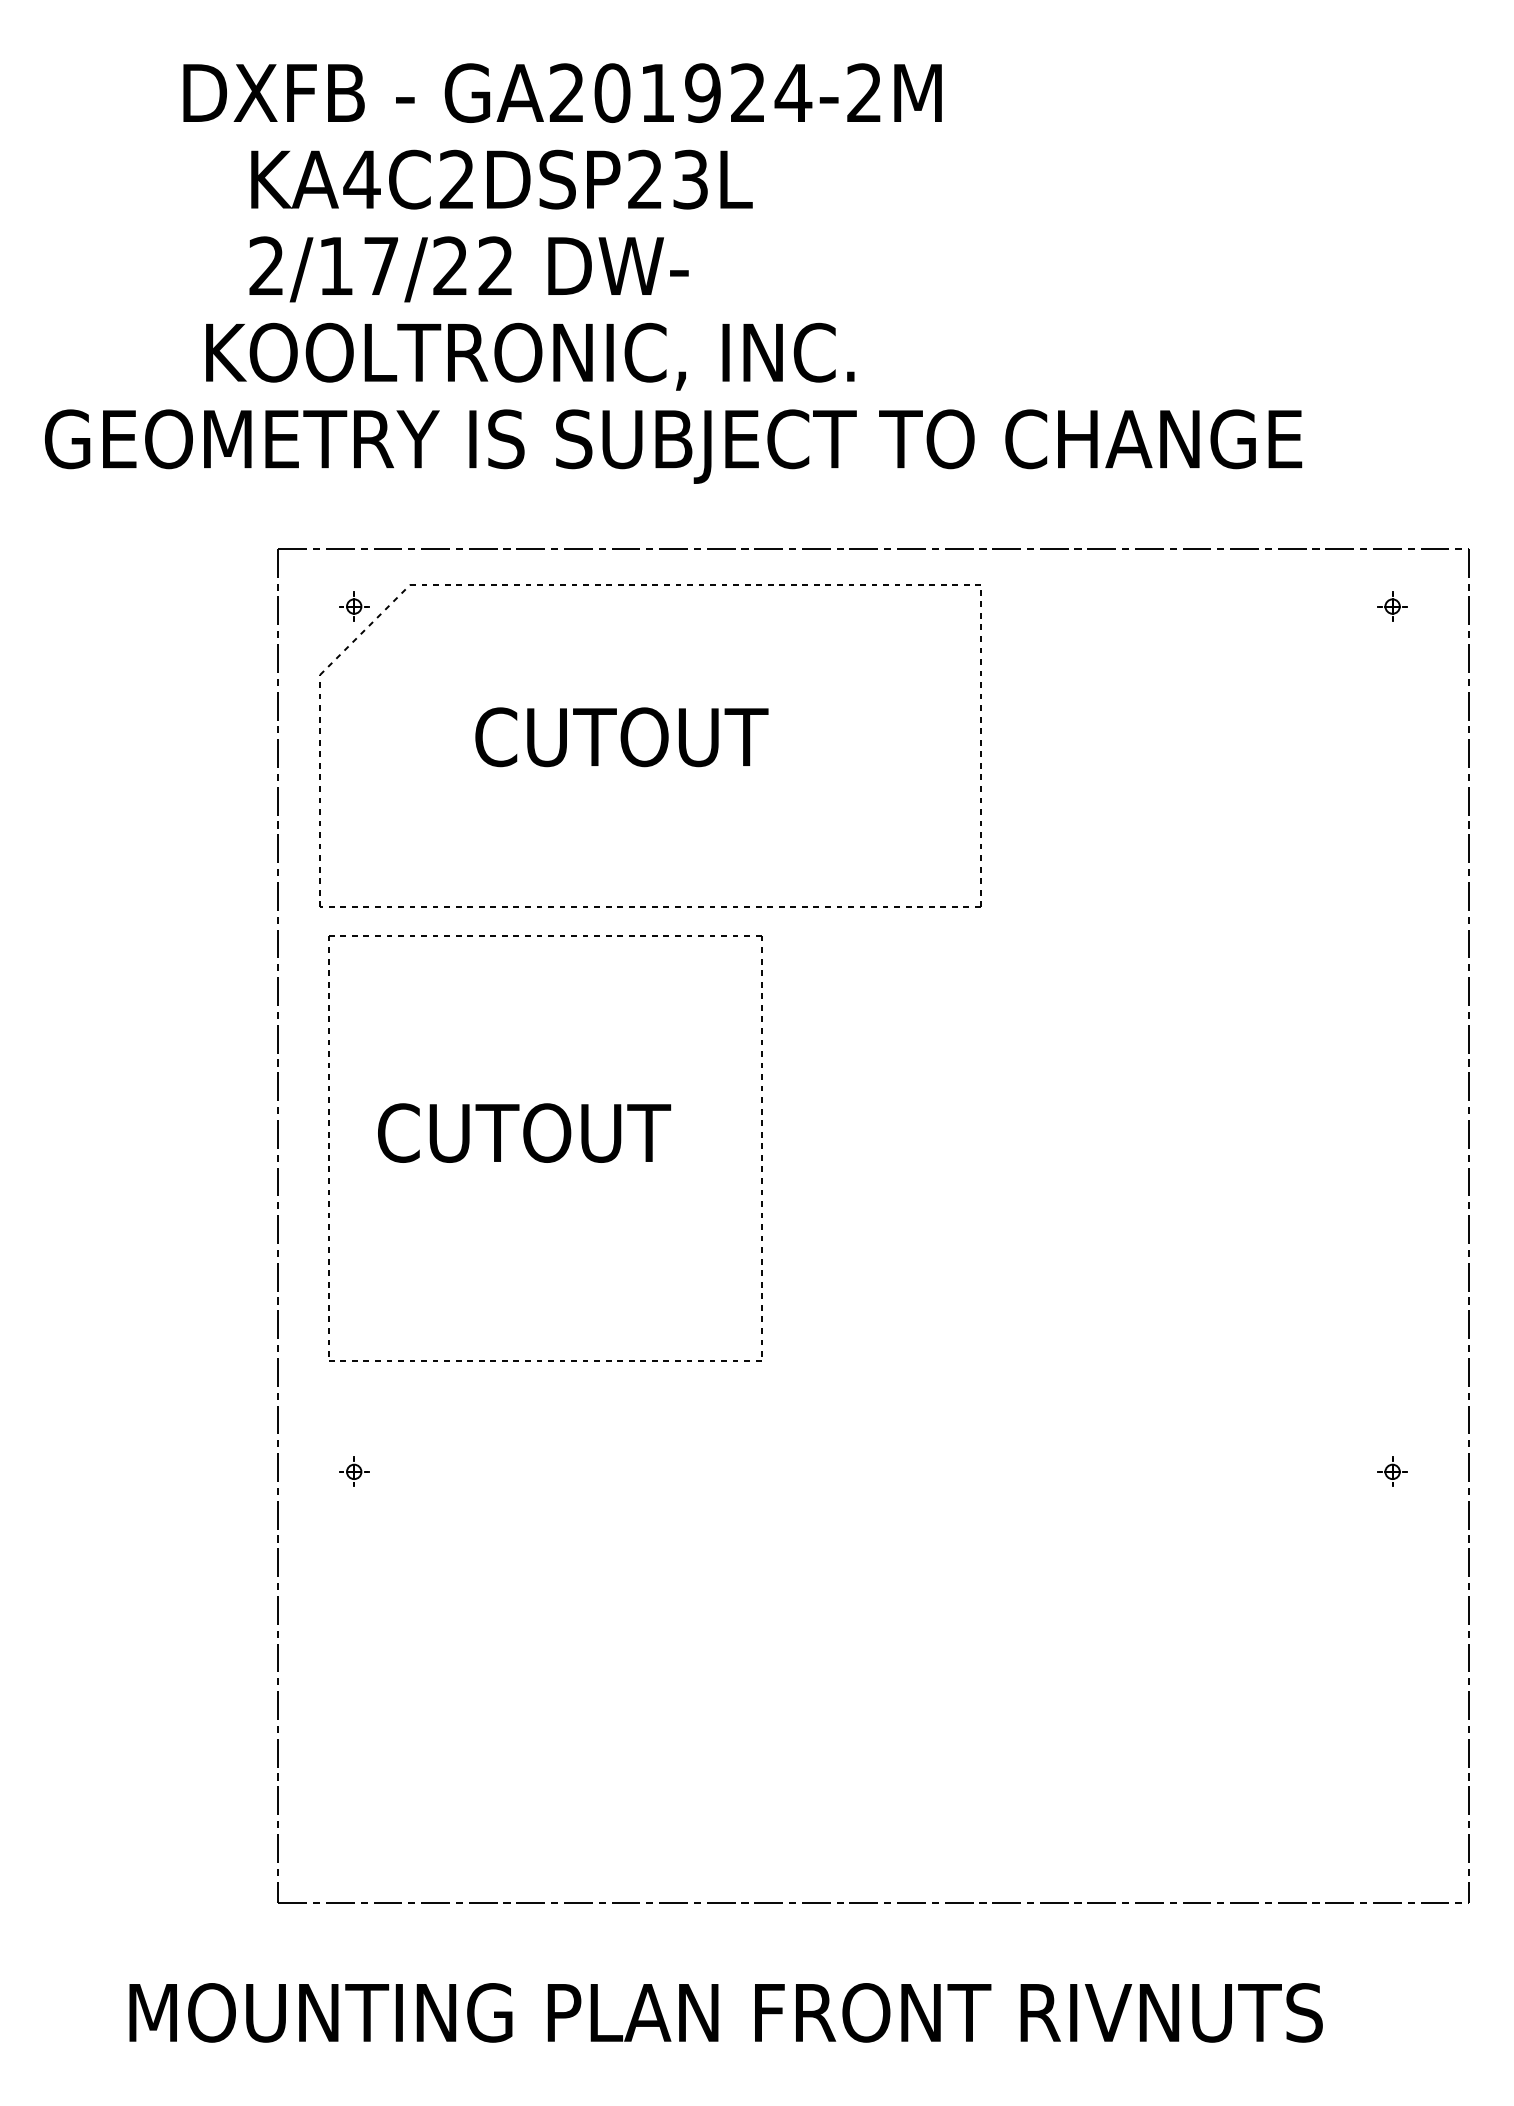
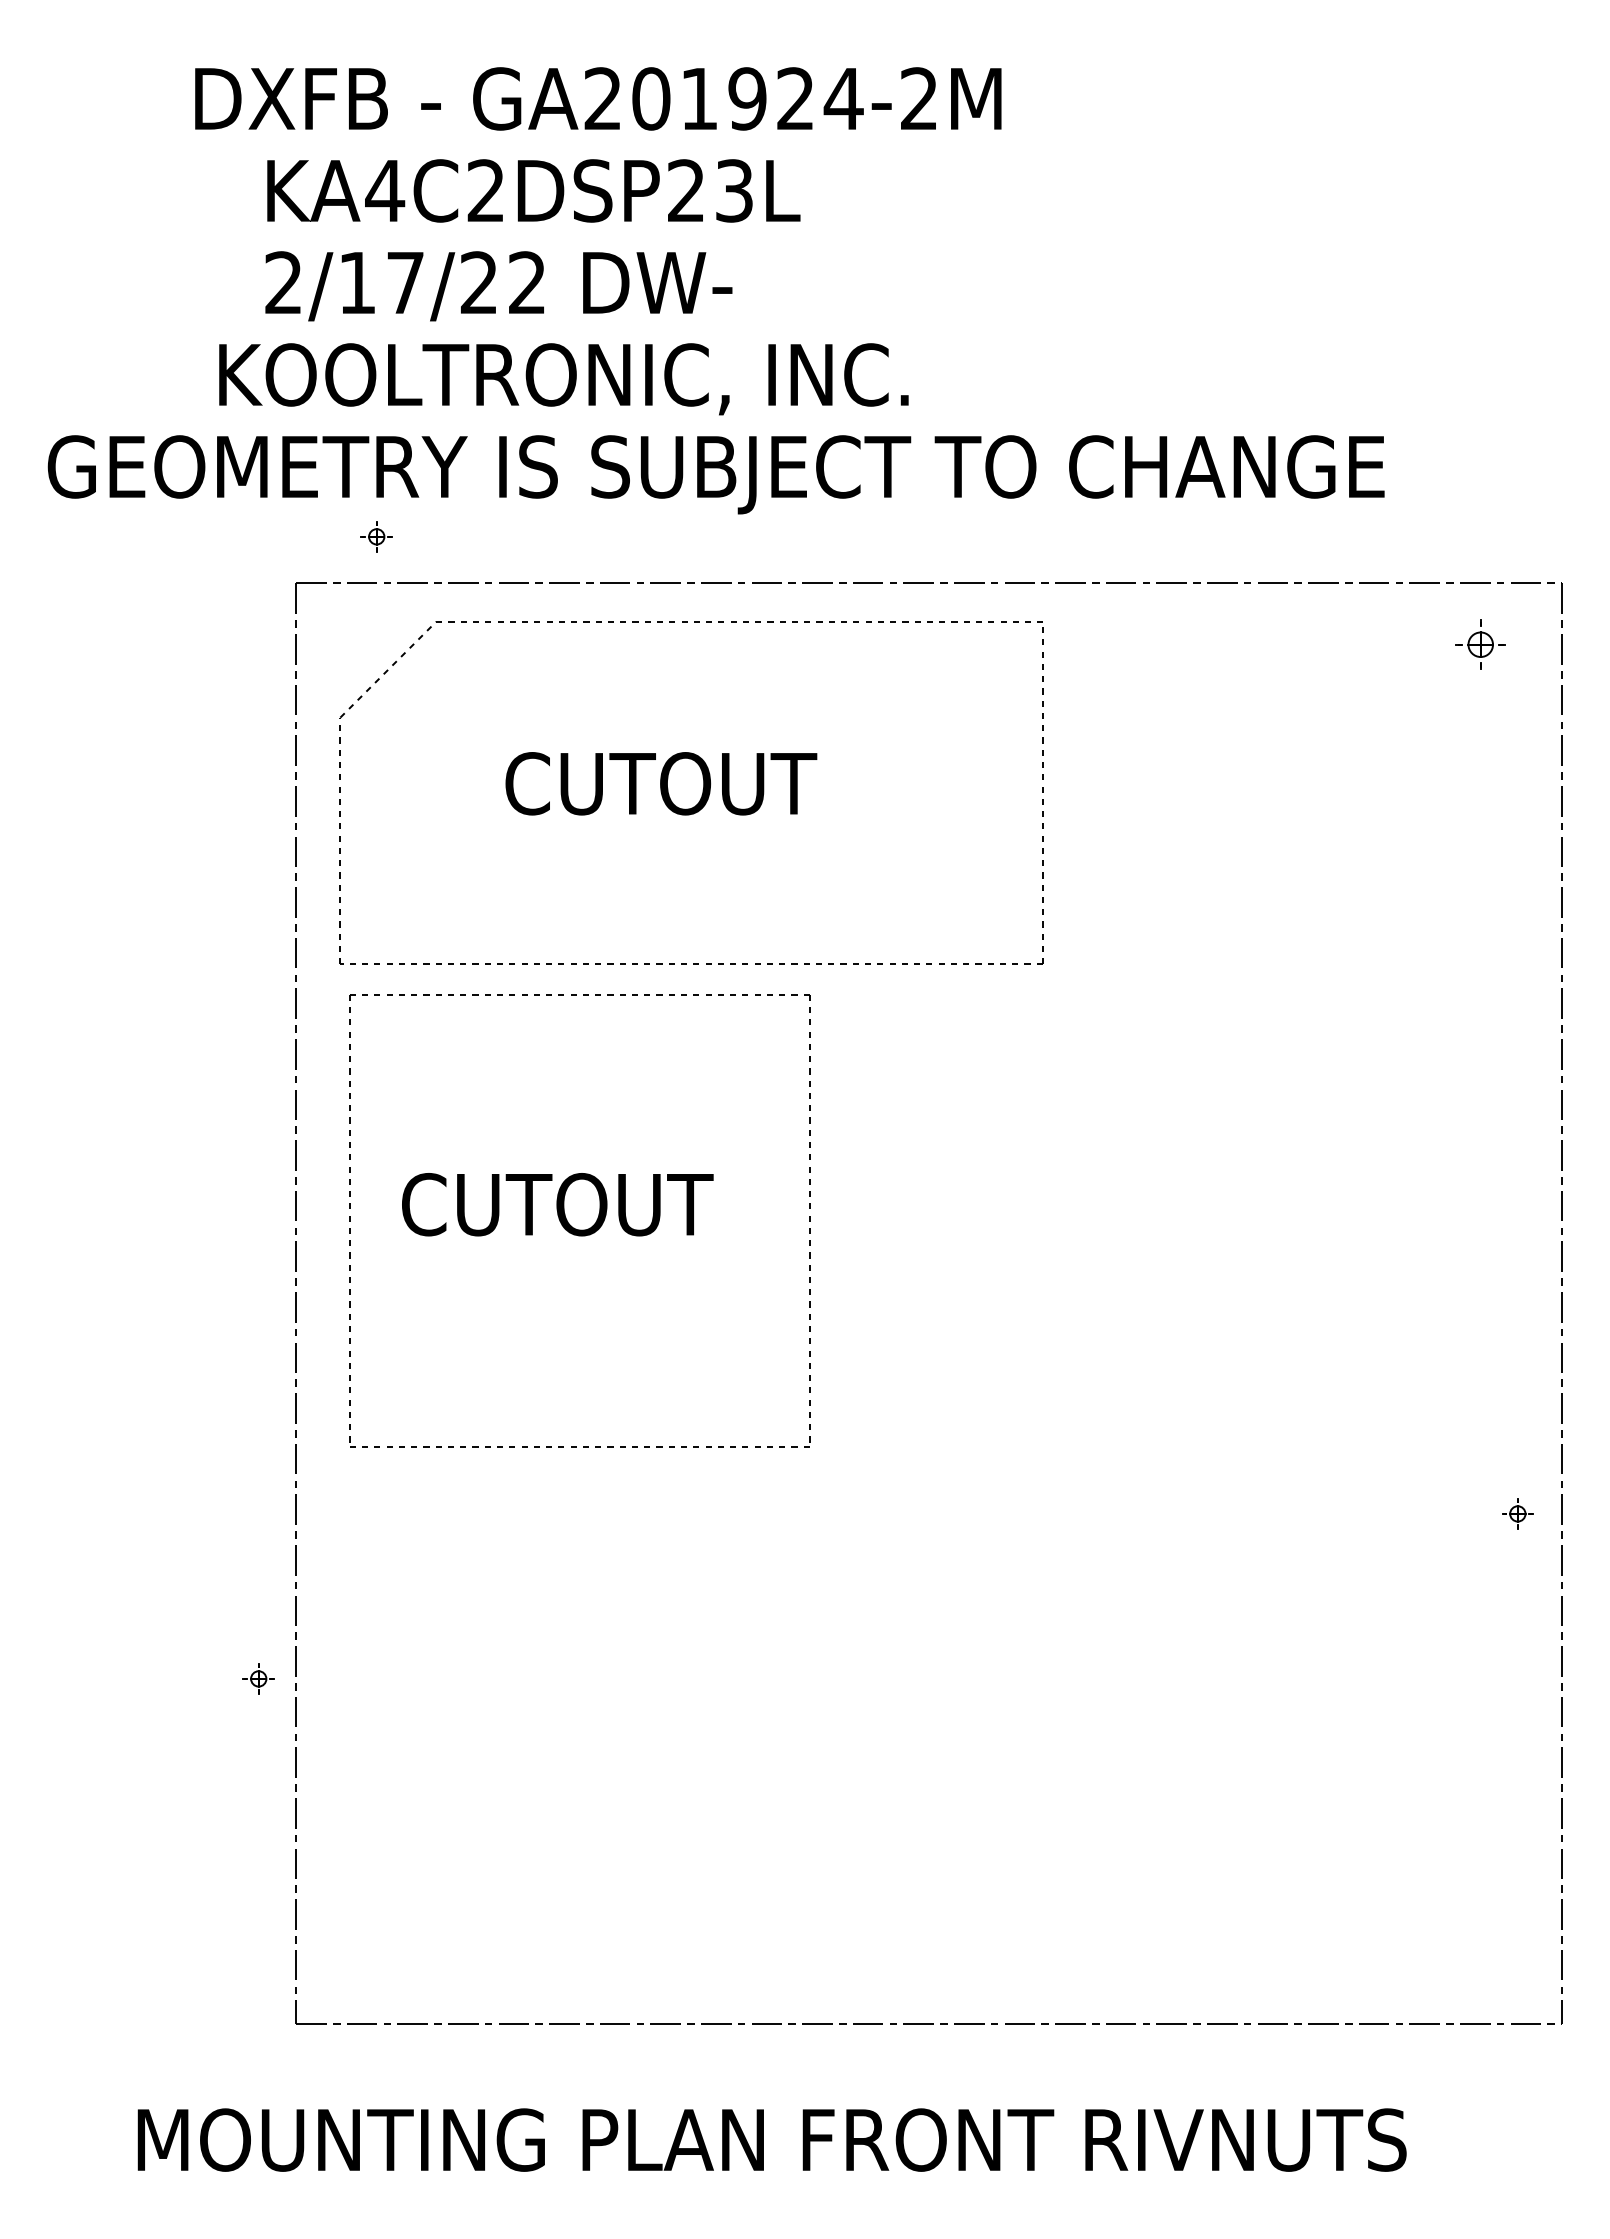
part: (353, 606) -> (376, 536), moved
part: (1392, 606) -> (1480, 644), size x1.6
part: (353, 1471) -> (258, 1678), moved
part: (1392, 1471) -> (1517, 1513), moved

